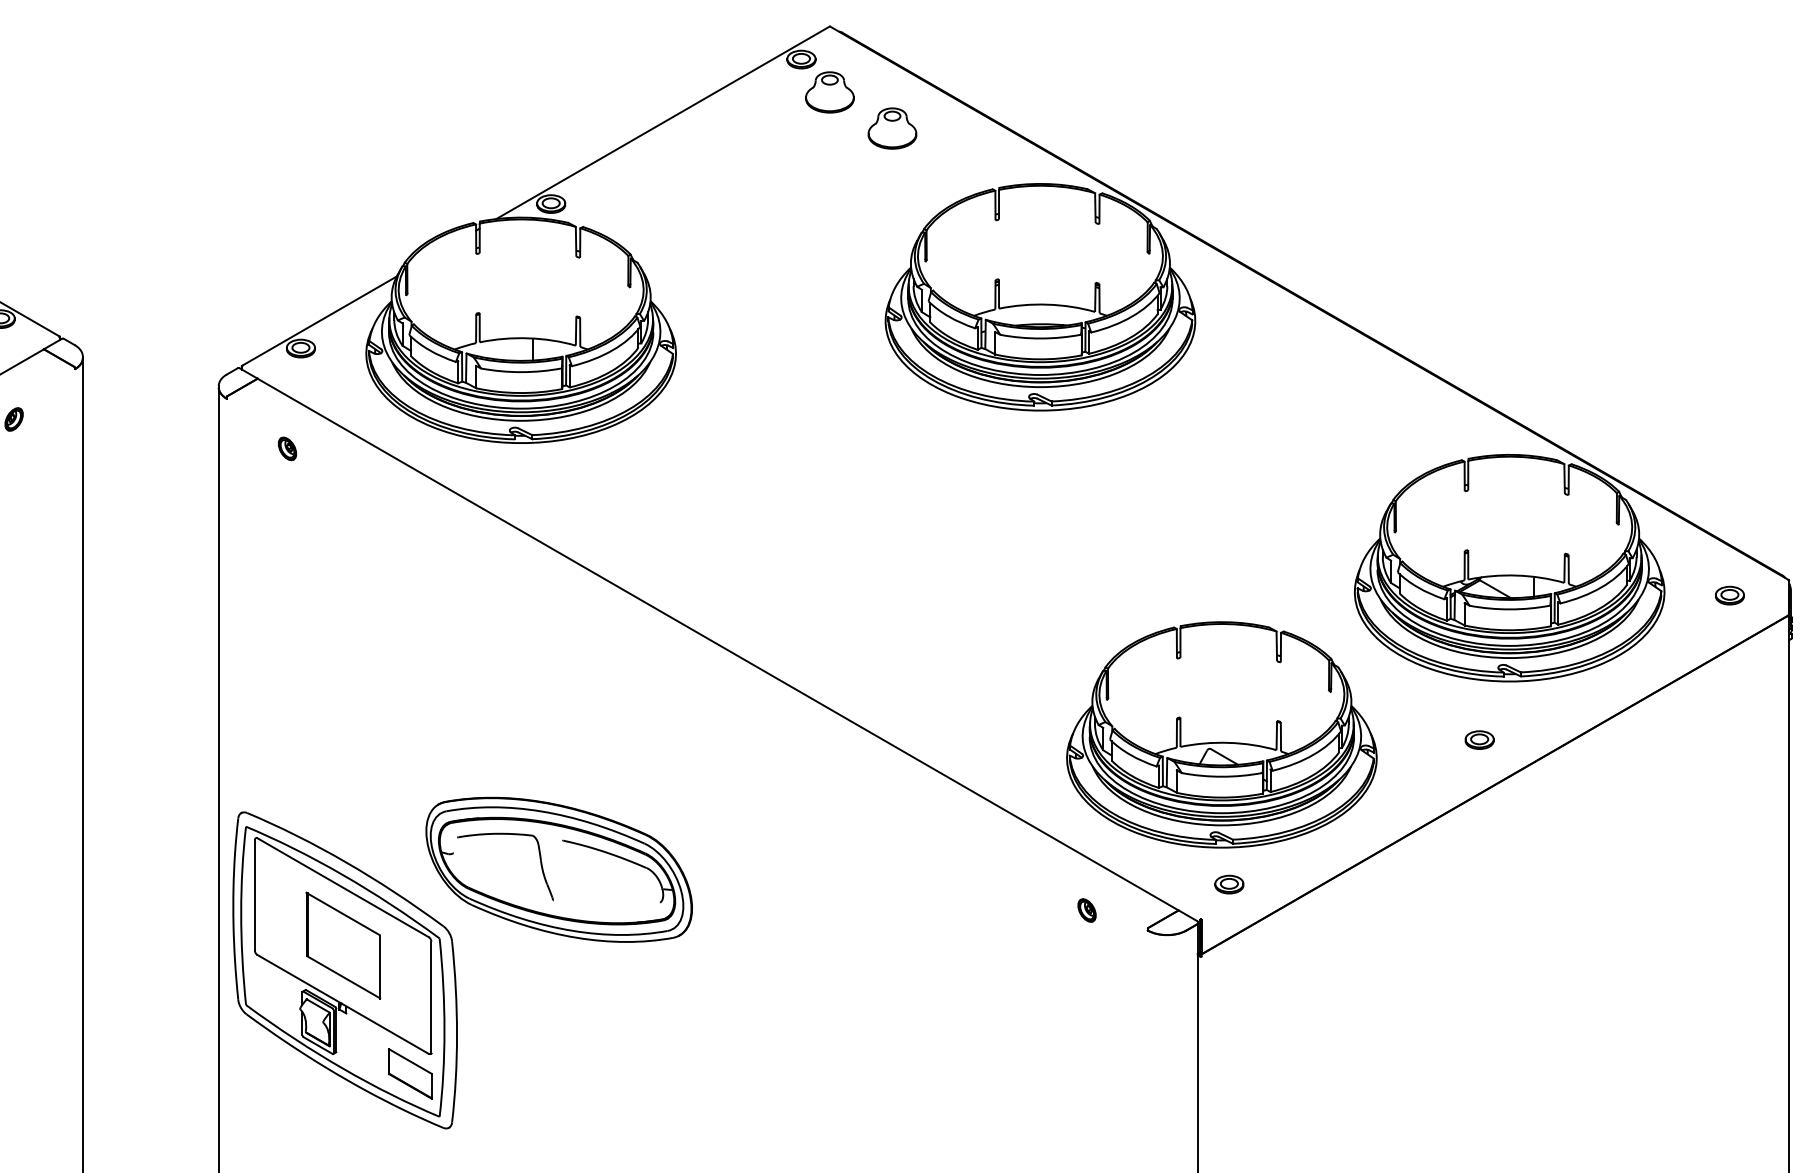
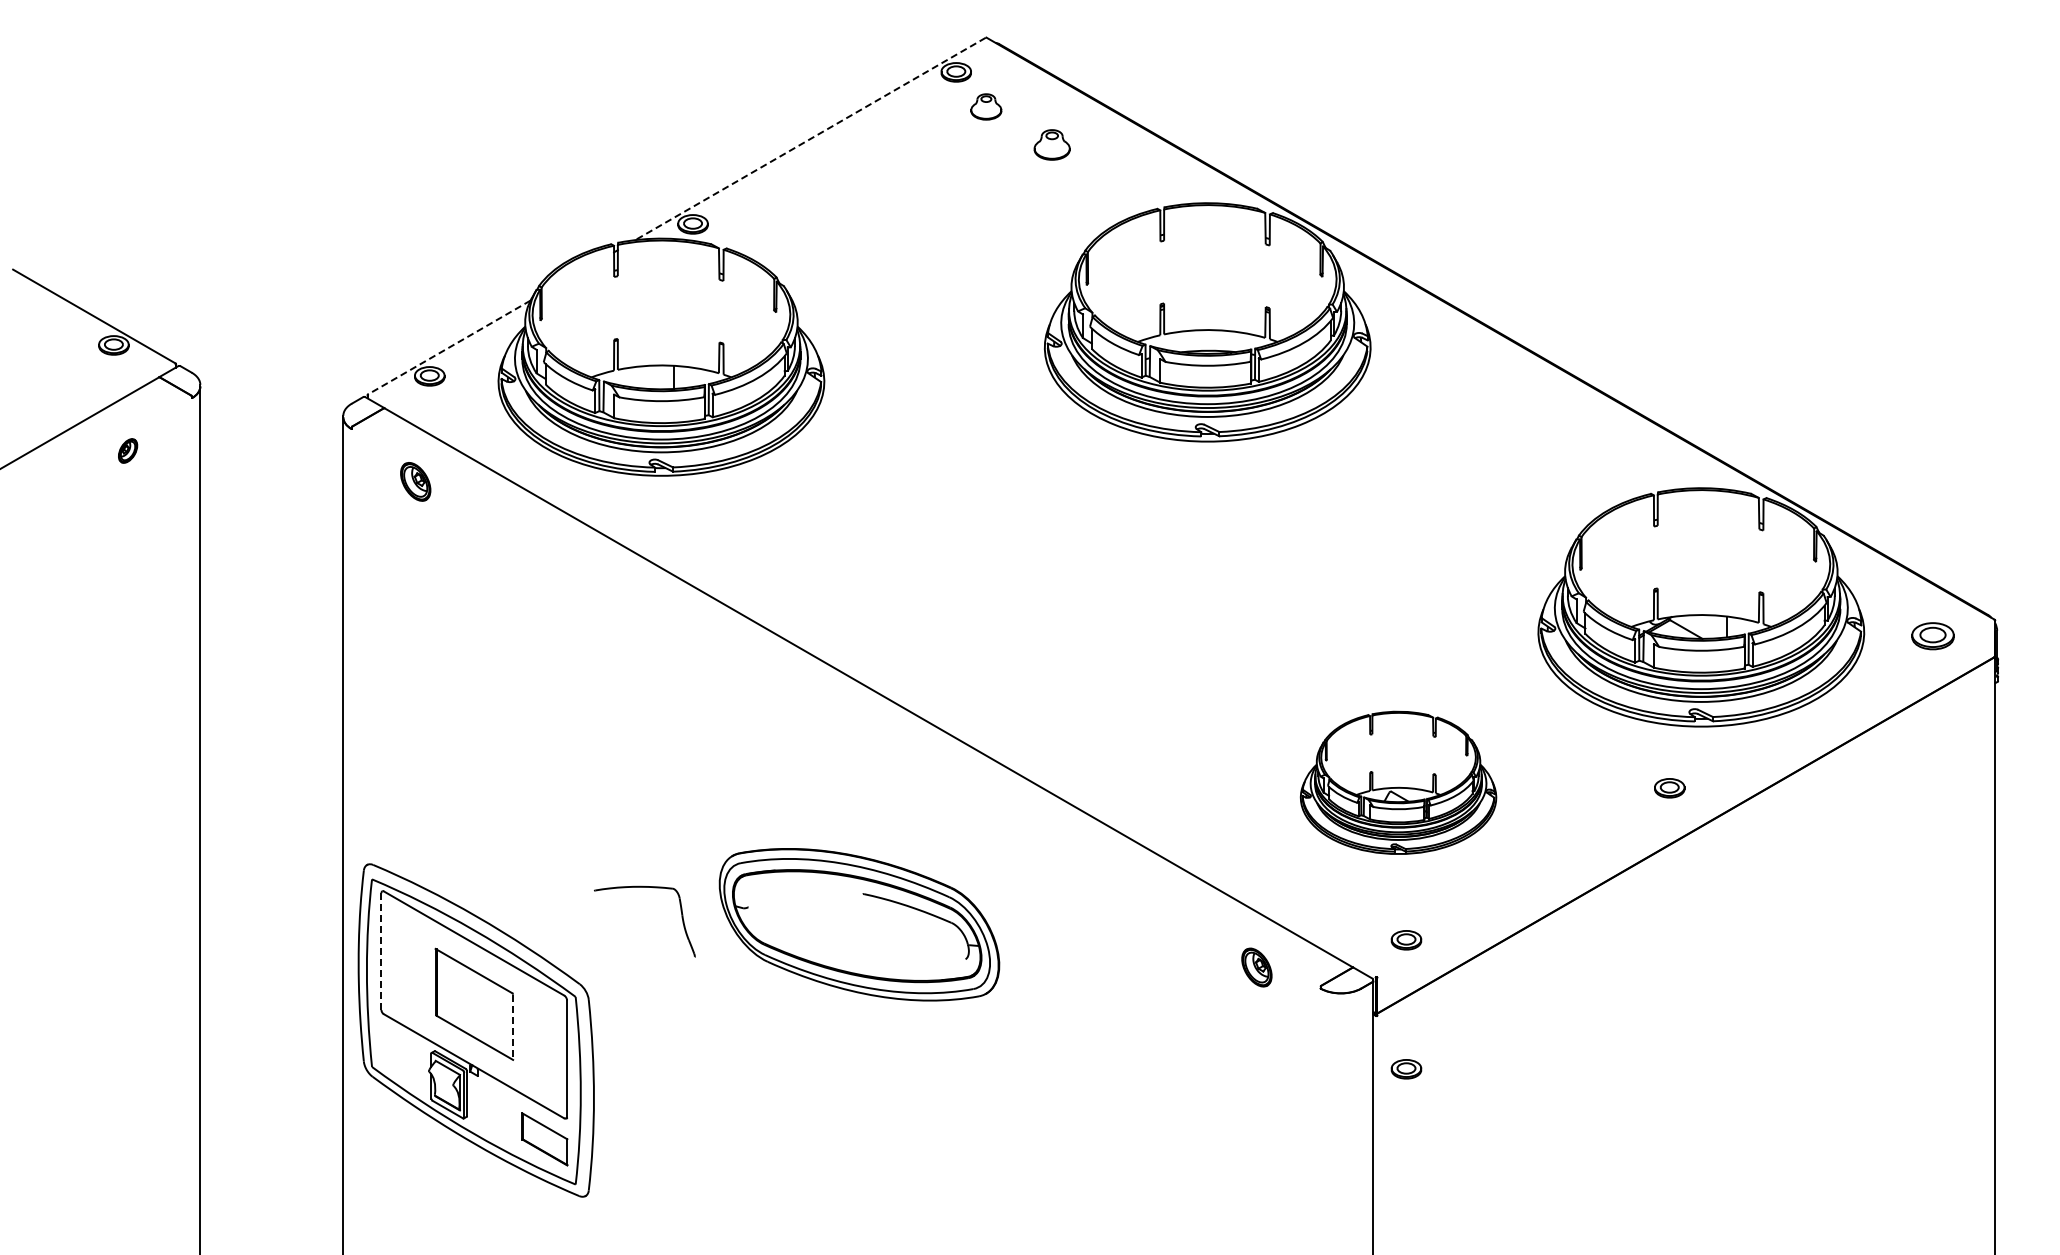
part: (830, 92) -> (986, 106), size x0.6
line: (662, 123) -> (810, 139), solid -> dashed
part: (892, 128) -> (1052, 144), size x0.7
line: (319, 321) -> (449, 347), solid -> dashed
part: (287, 448) -> (415, 481), size x1.6
part: (1729, 595) -> (1932, 636), size x1.4
part: (1221, 734) -> (1398, 782), size x0.6
part: (559, 869) -> (859, 924), moved
line: (255, 896) -> (381, 952), solid -> dashed
part: (1086, 910) -> (1256, 967), size x1.6
line: (380, 967) -> (513, 1027), solid -> dashed
part: (1229, 1007) -> (1406, 1069), added

